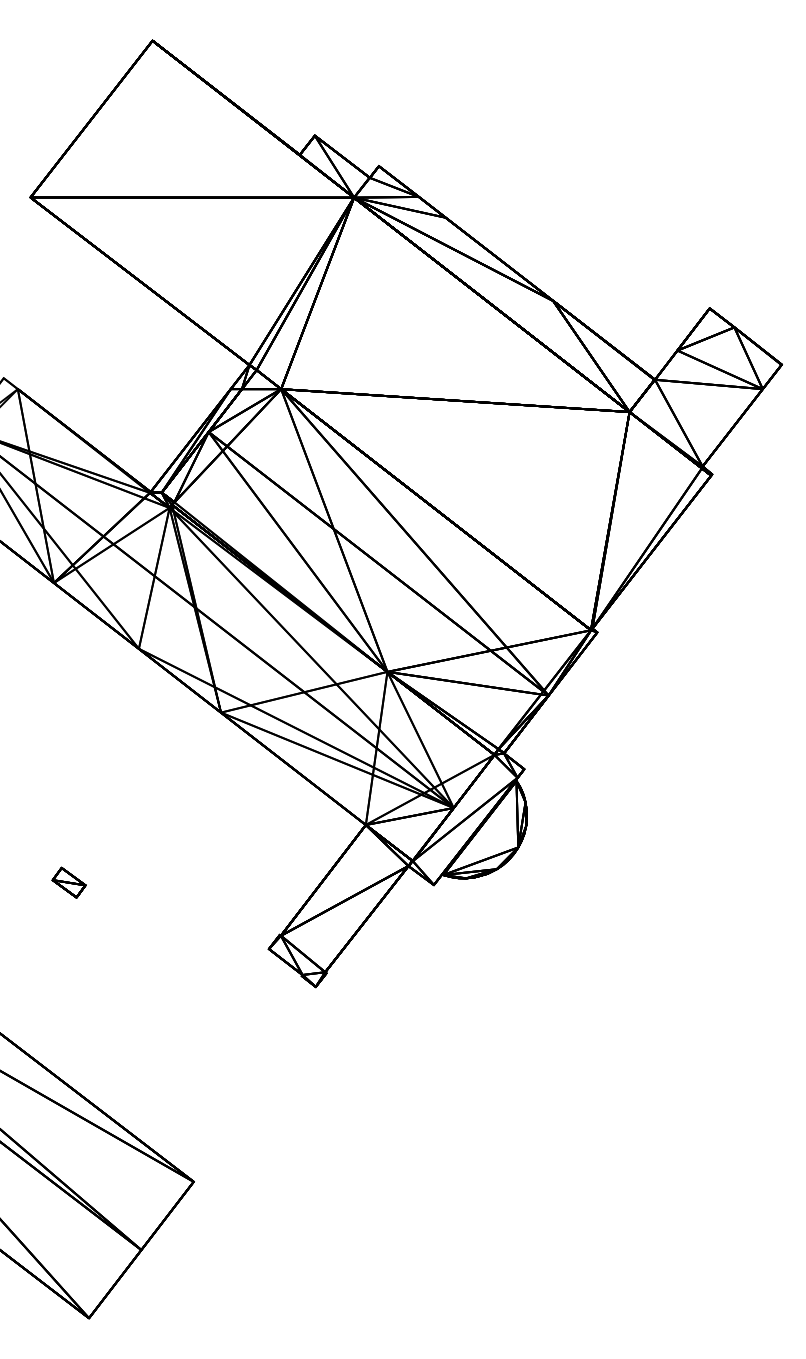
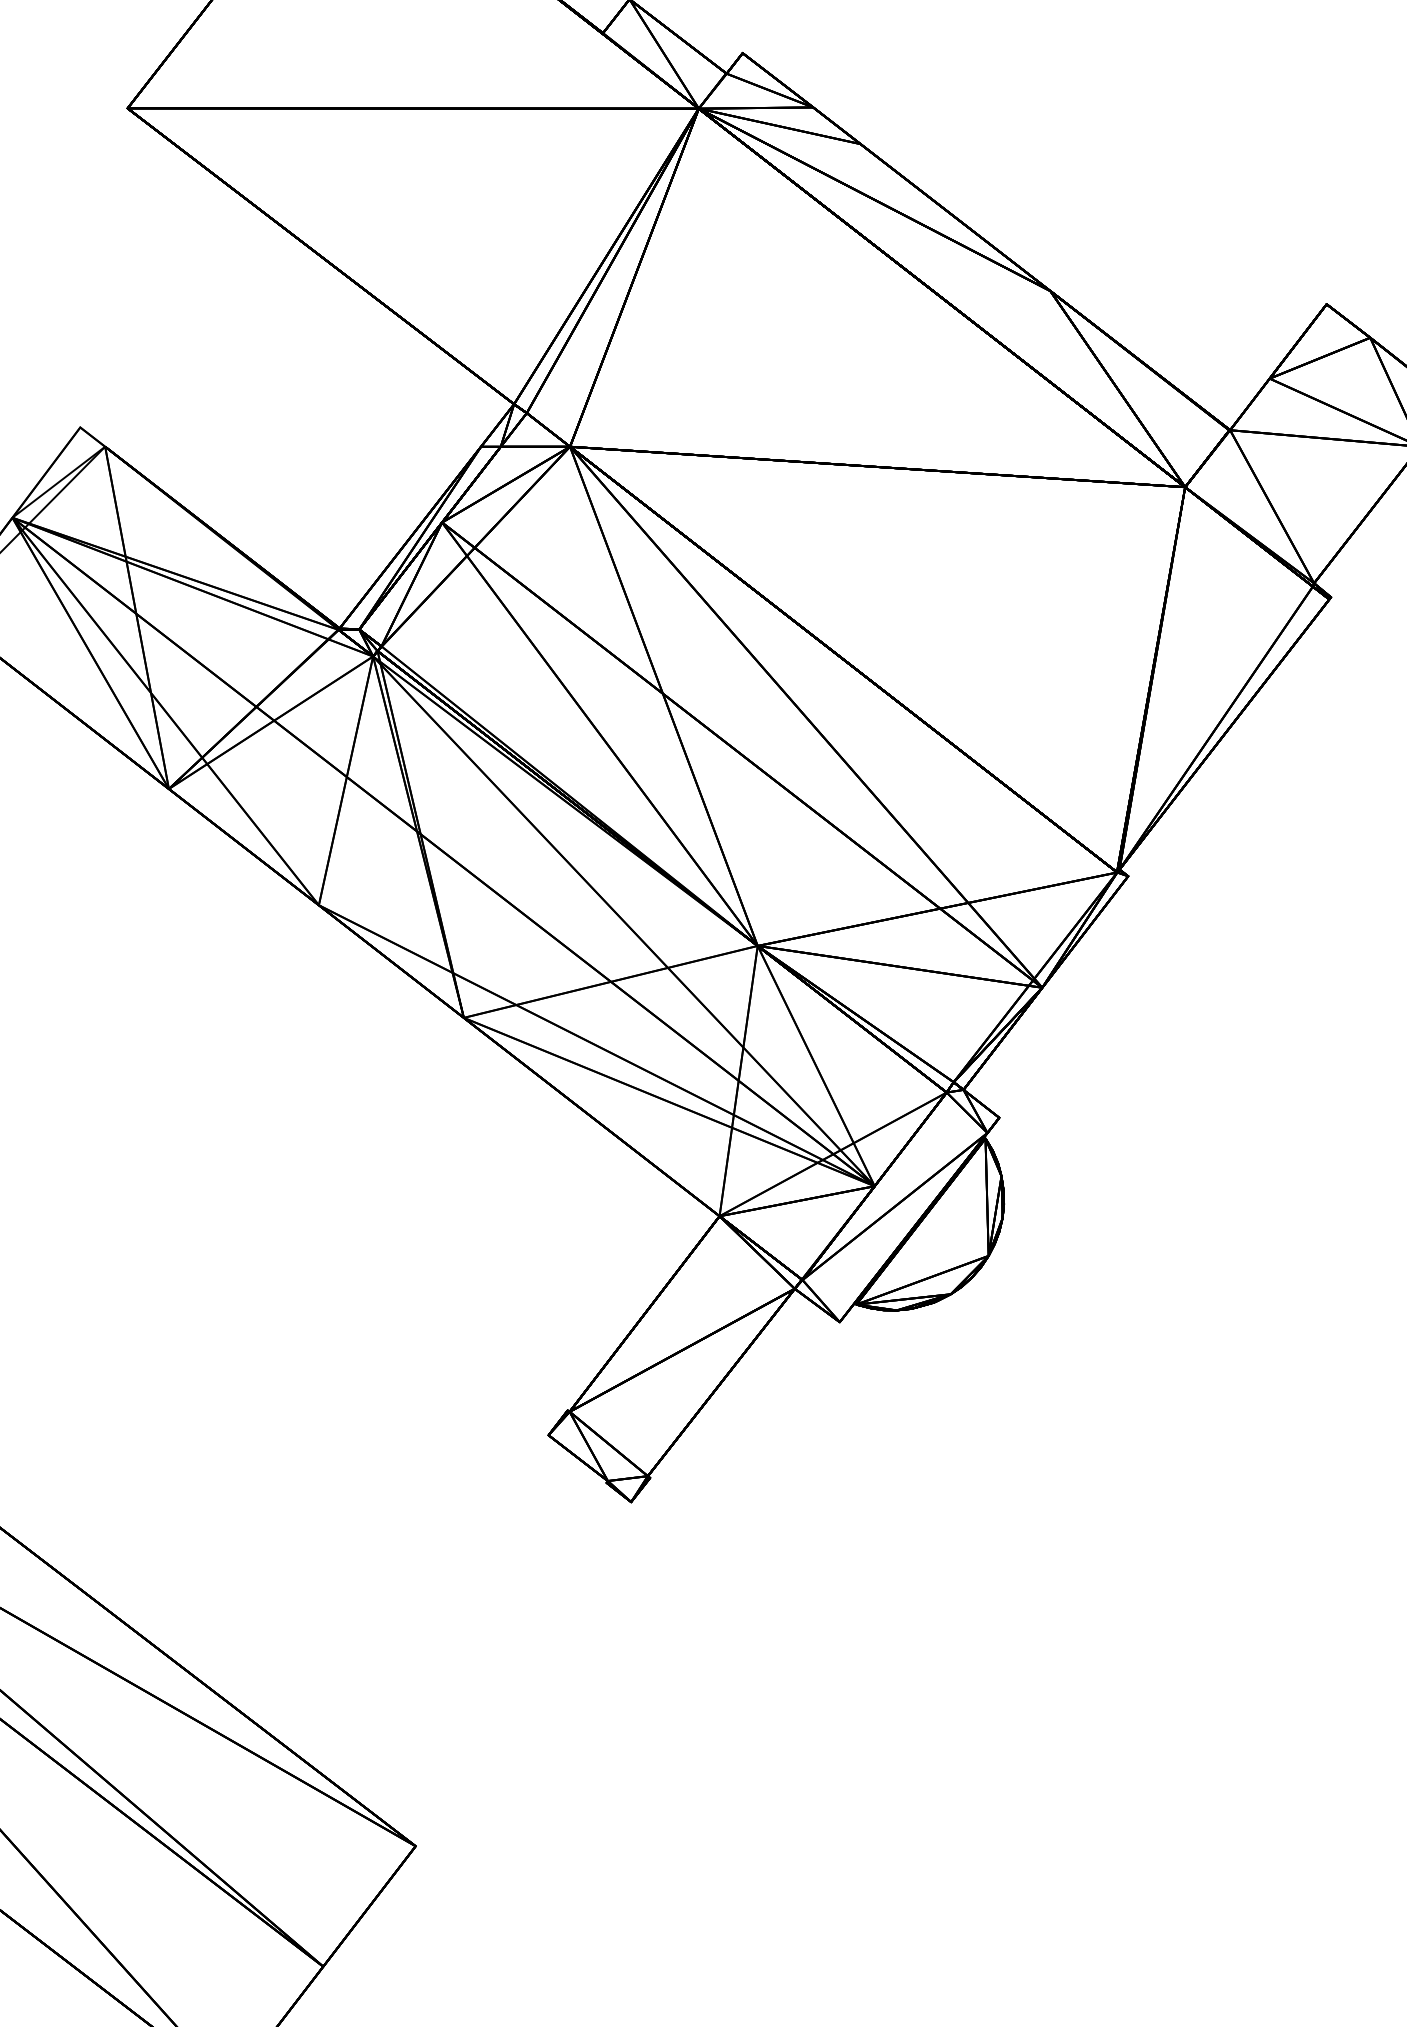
part: (68, 882) -> (194, 1317), removed

